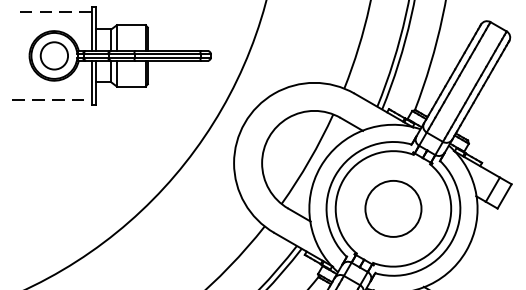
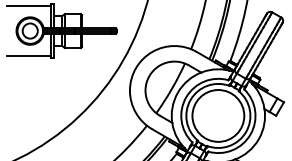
line: (51, 11) -> (28, 6), dashed -> solid
line: (53, 99) -> (29, 55), dashed -> solid
circle: (393, 208) -> (218, 115), size x1.67

